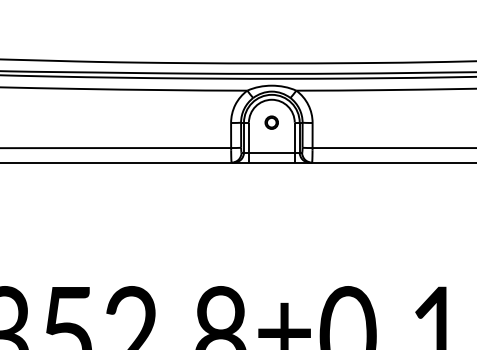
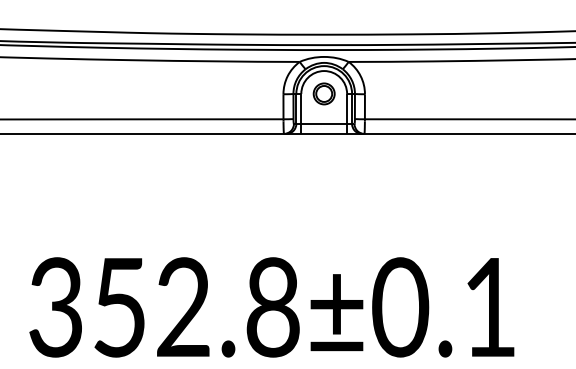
part: (271, 122) -> (323, 93), size x1.67

